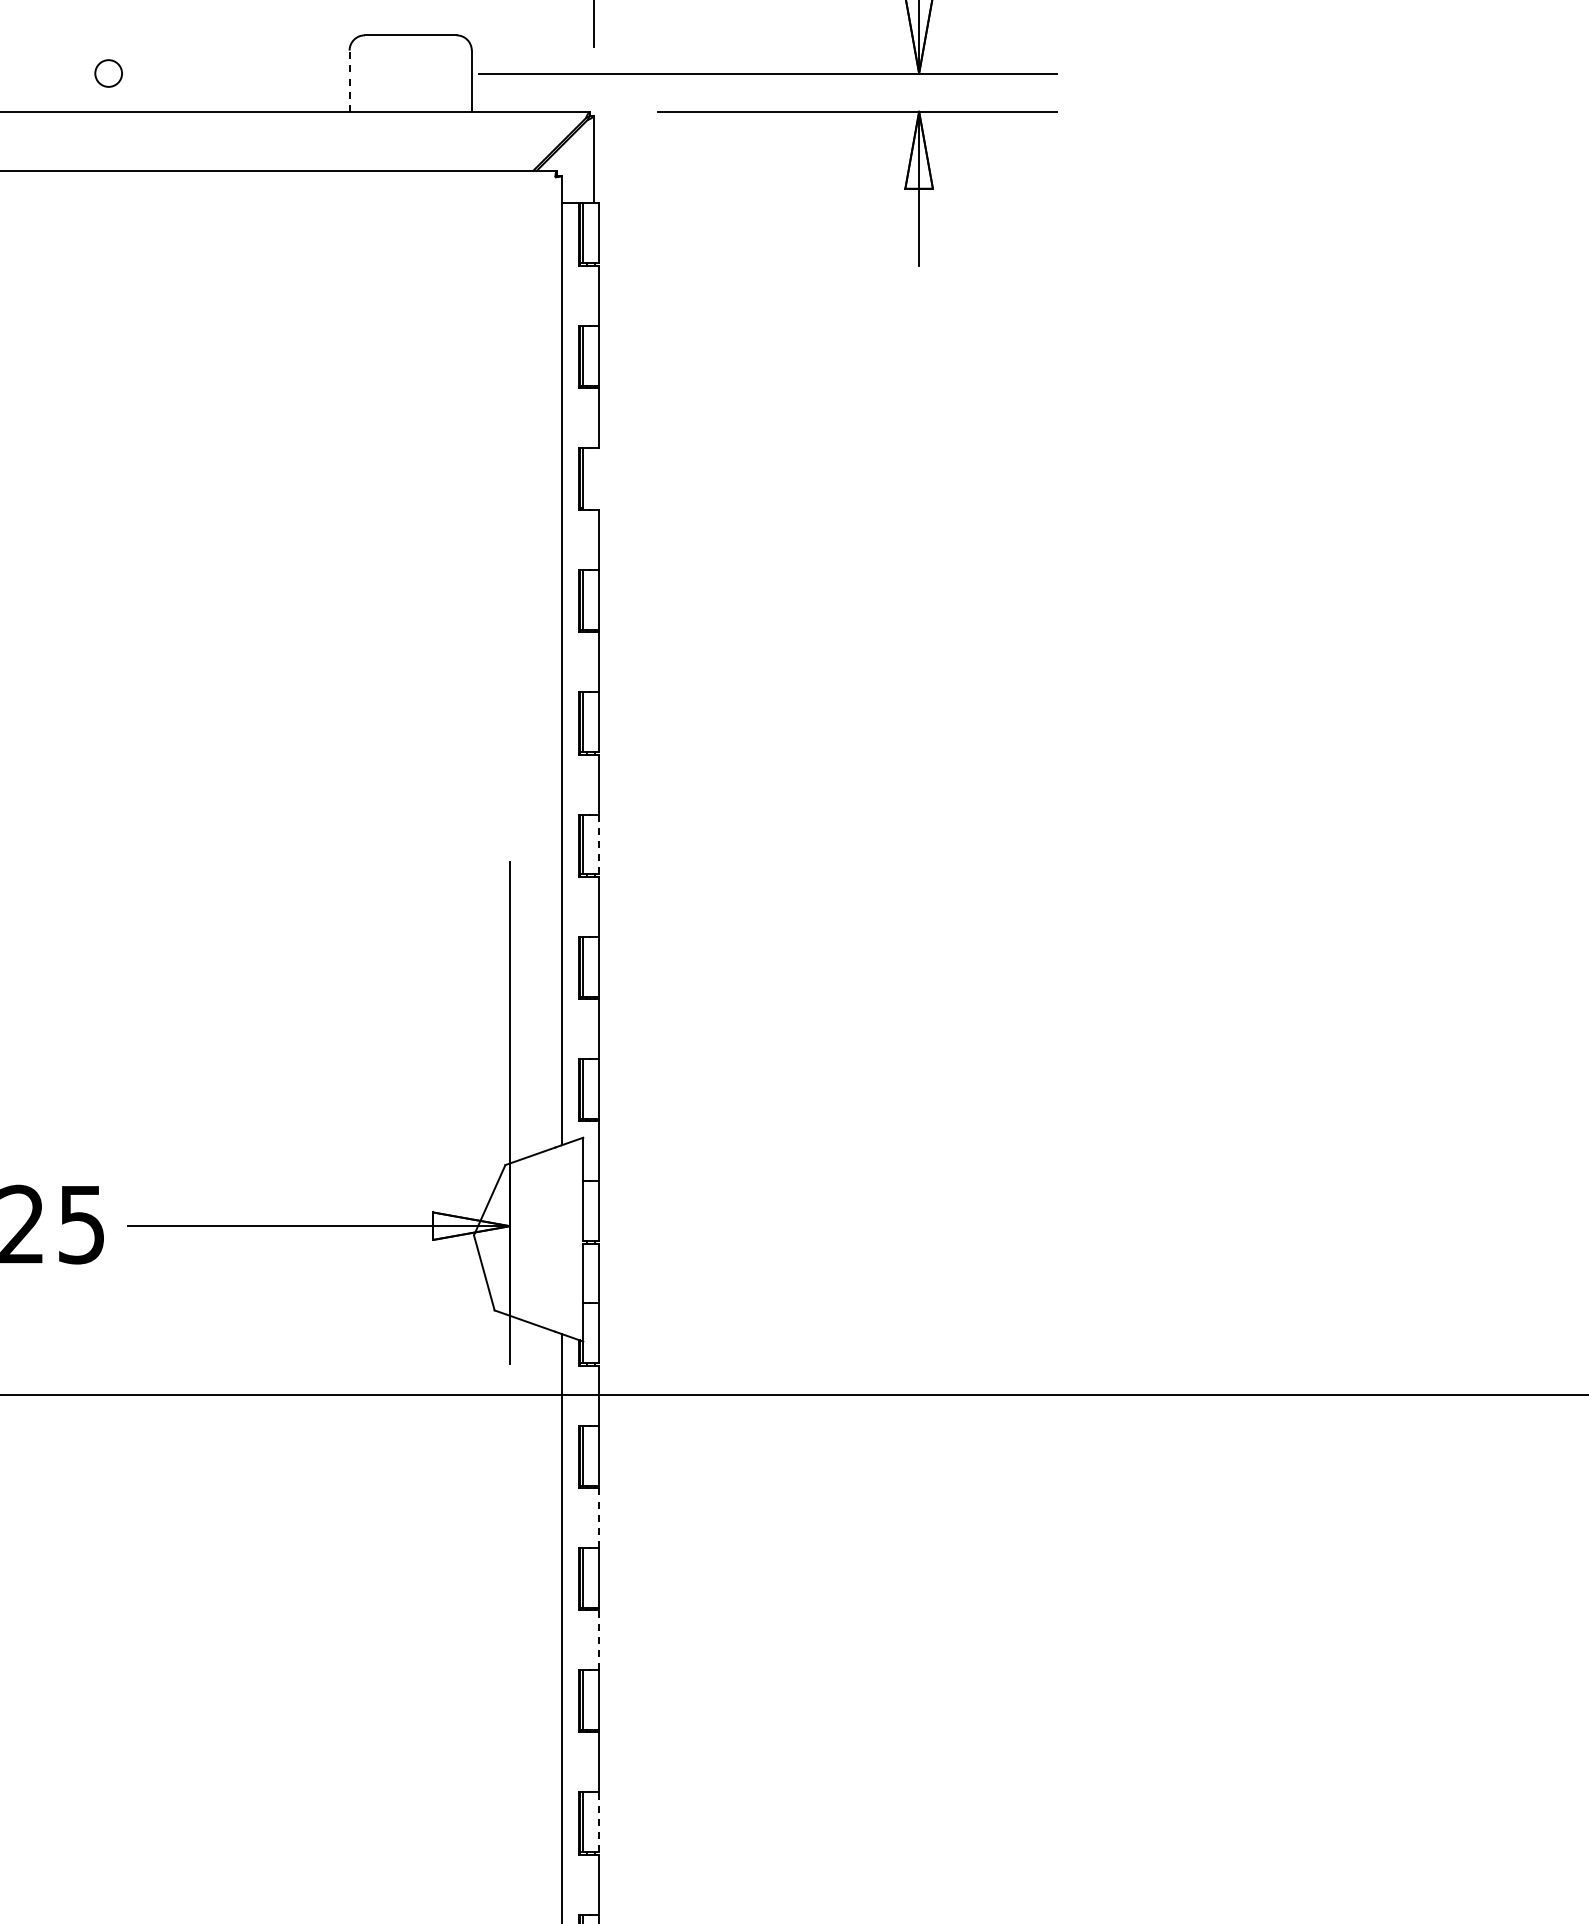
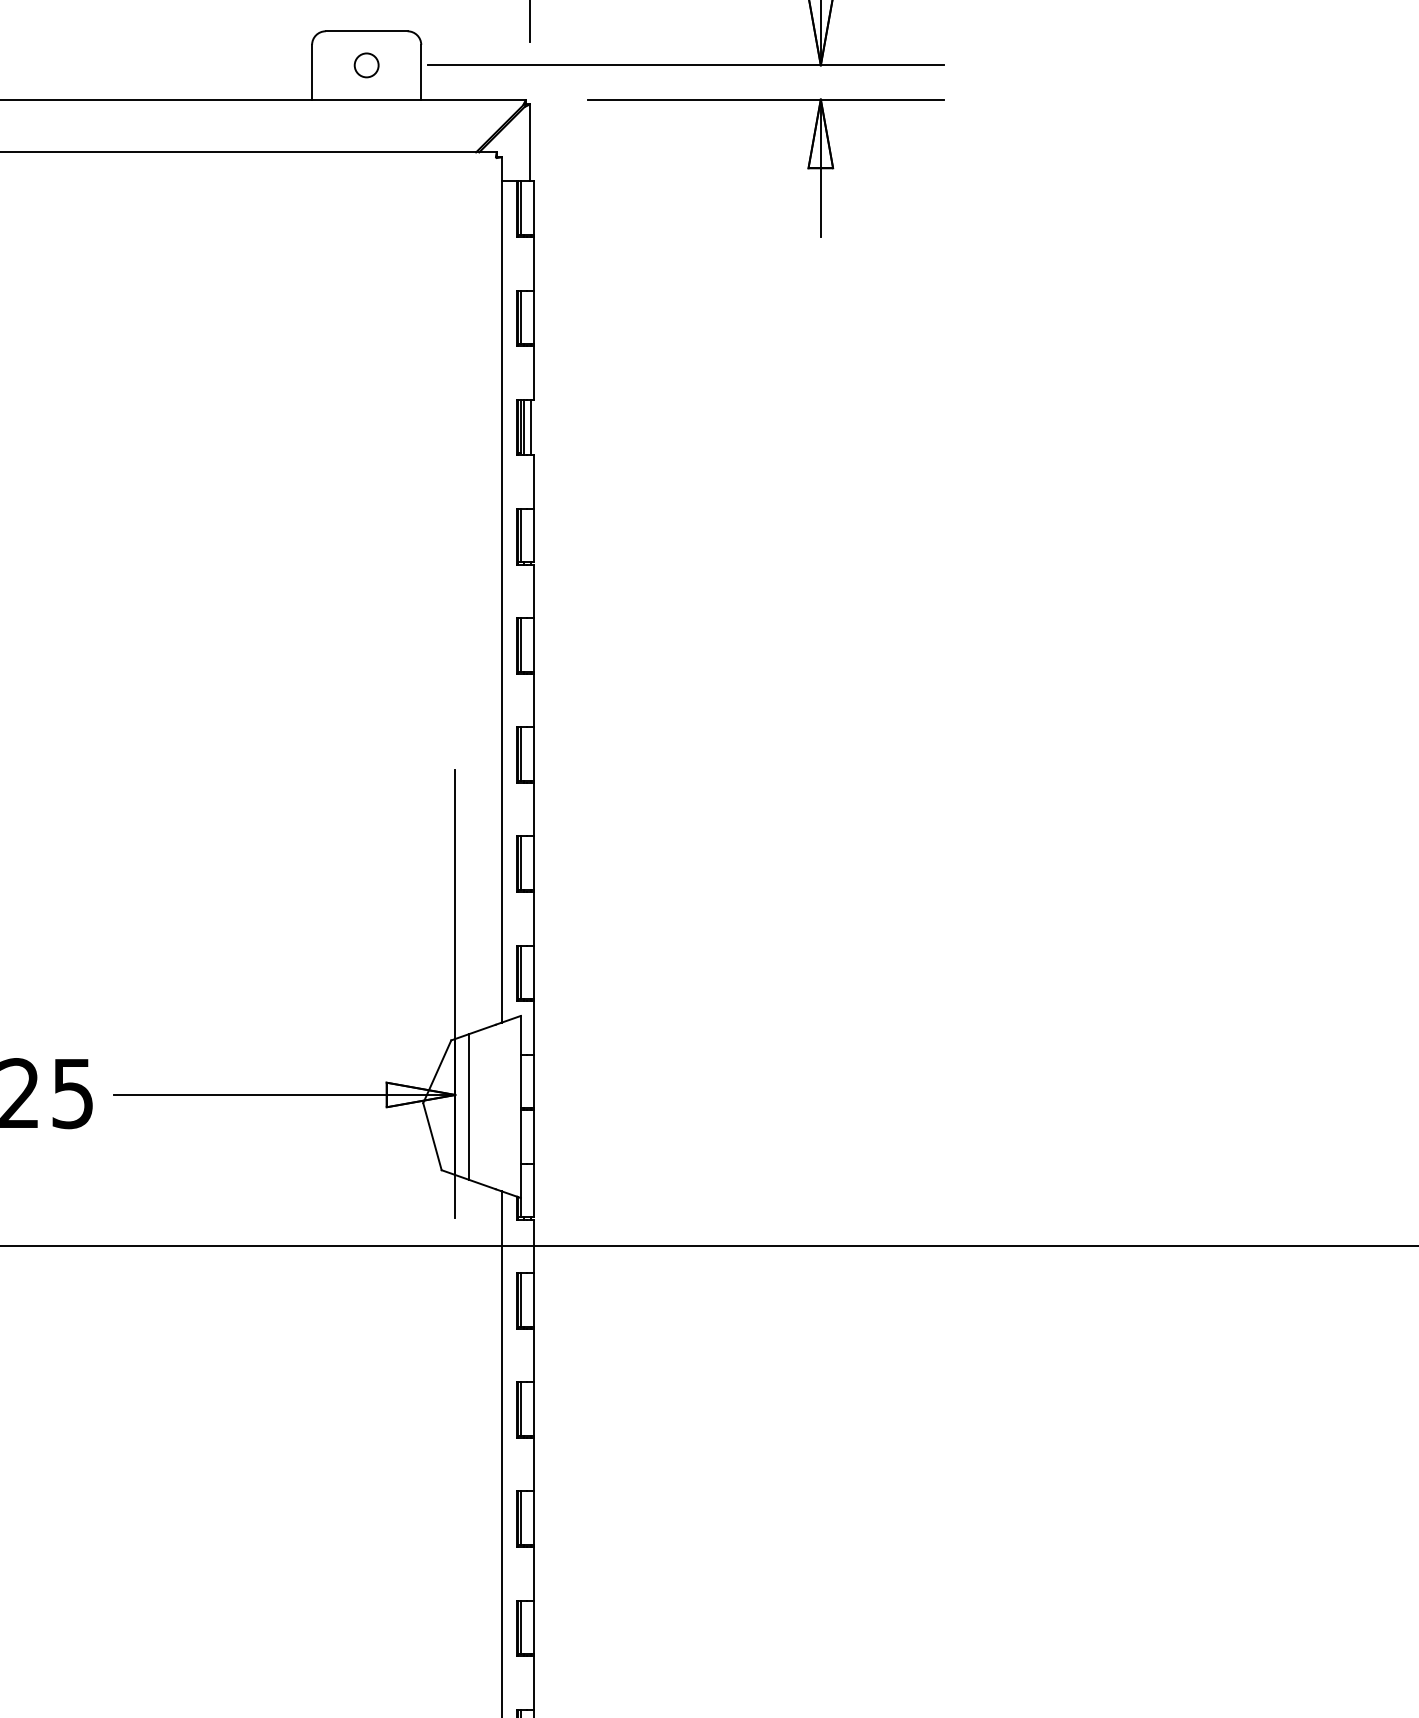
circle: (108, 73) -> (366, 65), moved
line: (349, 81) -> (312, 72), dashed -> solid
line: (587, 478) -> (524, 427), added
line: (594, 478) -> (530, 427), added
line: (598, 844) -> (534, 754), dashed -> solid
line: (525, 1239) -> (469, 1106), added
line: (598, 1517) -> (534, 1355), dashed -> solid
line: (598, 1640) -> (534, 1465), dashed -> solid
line: (598, 1822) -> (534, 1627), dashed -> solid

